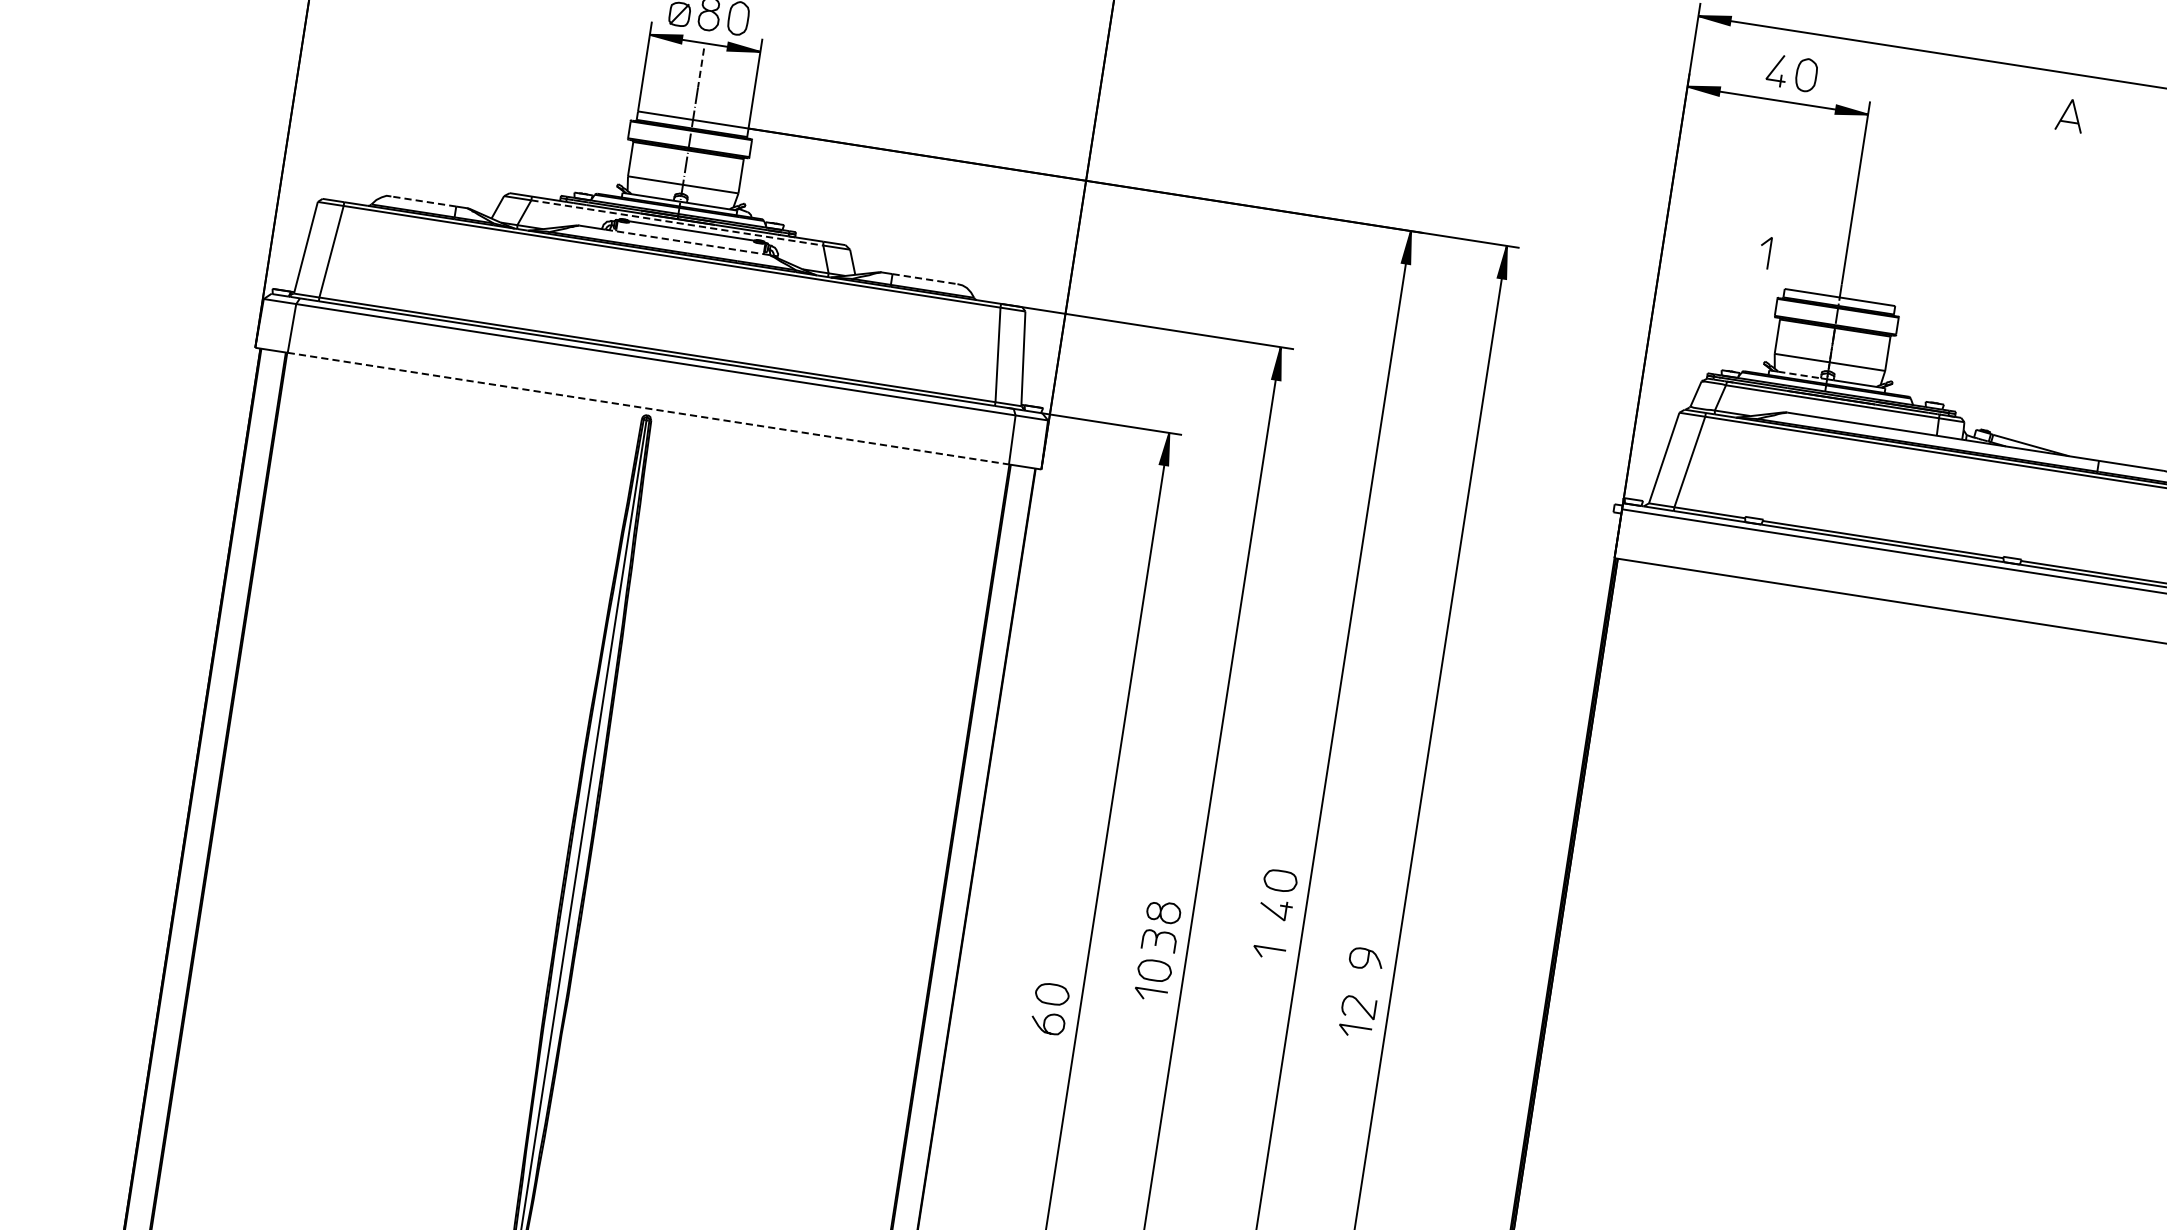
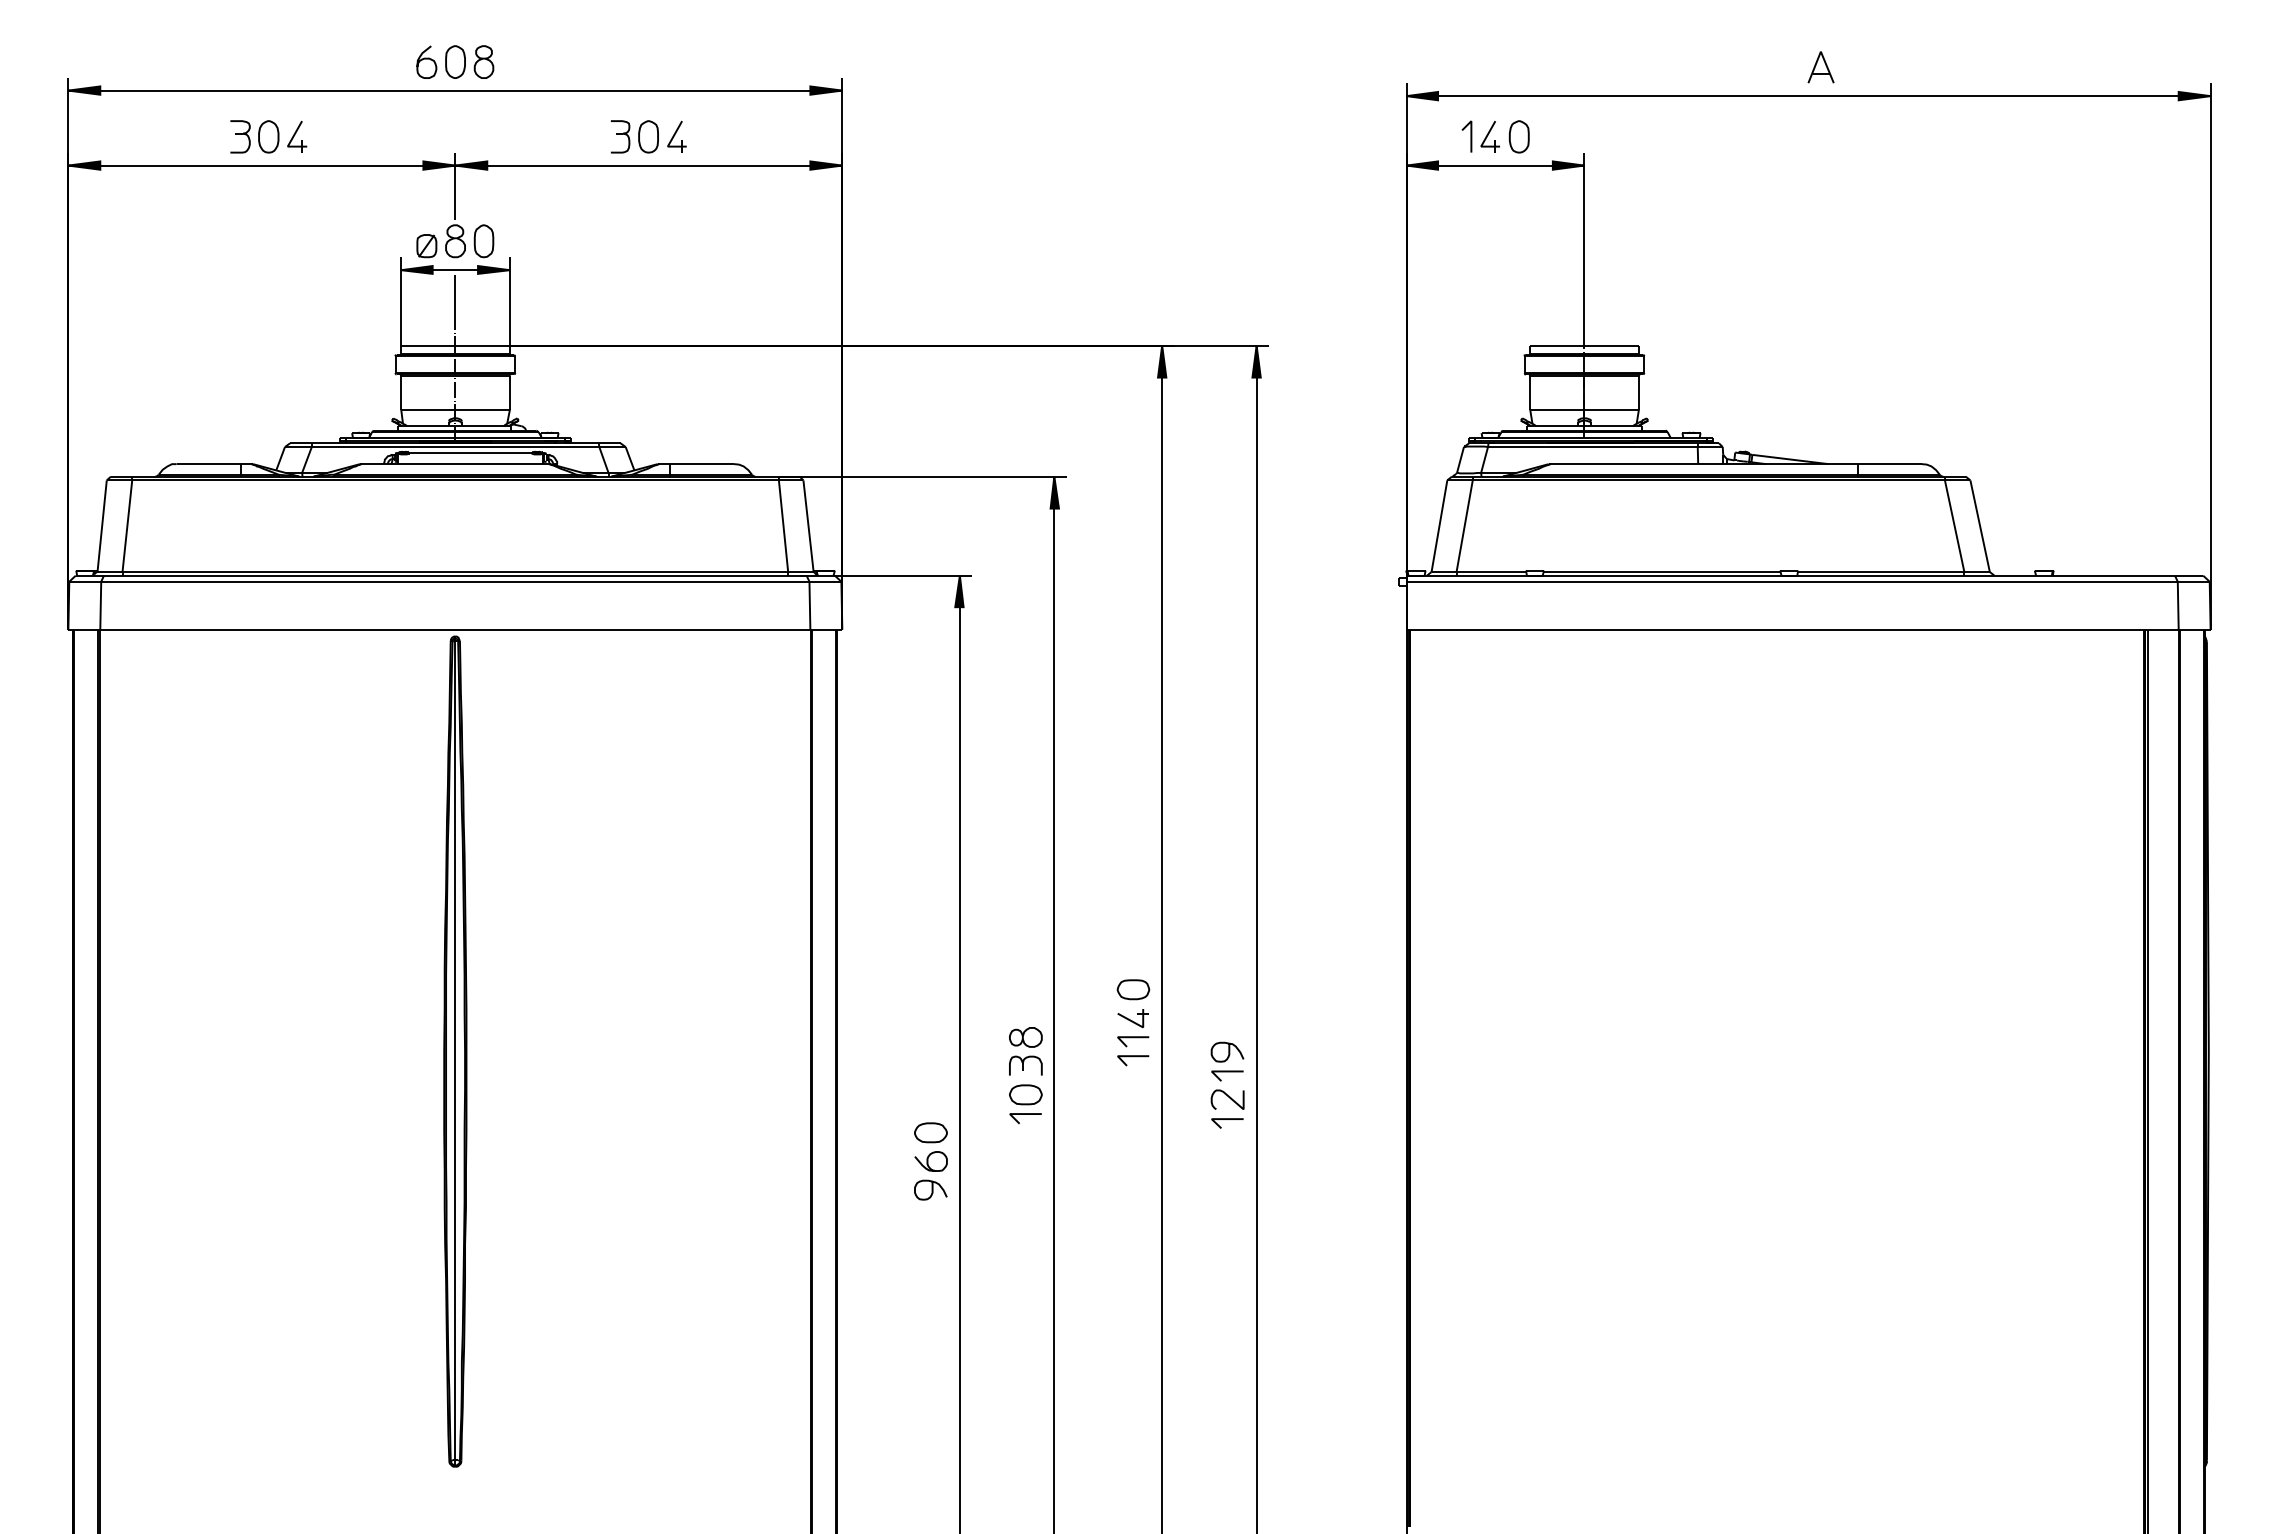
line: (701, 68) -> (455, 294), dashed -> solid
part: (2069, 115) -> (1820, 67), moved
line: (423, 201) -> (208, 464), dashed -> solid
line: (677, 223) -> (455, 447), dashed -> solid
line: (687, 242) -> (468, 464), dashed -> solid
line: (1768, 253) -> (1470, 136), moved
line: (925, 279) -> (702, 464), dashed -> solid
line: (1799, 375) -> (1557, 426), dashed -> solid
line: (648, 408) -> (455, 629), dashed -> solid
line: (1272, 930) -> (1133, 1038), added
line: (1363, 979) -> (1227, 1072), added
curve: (1043, 1051) -> (931, 1189), added

